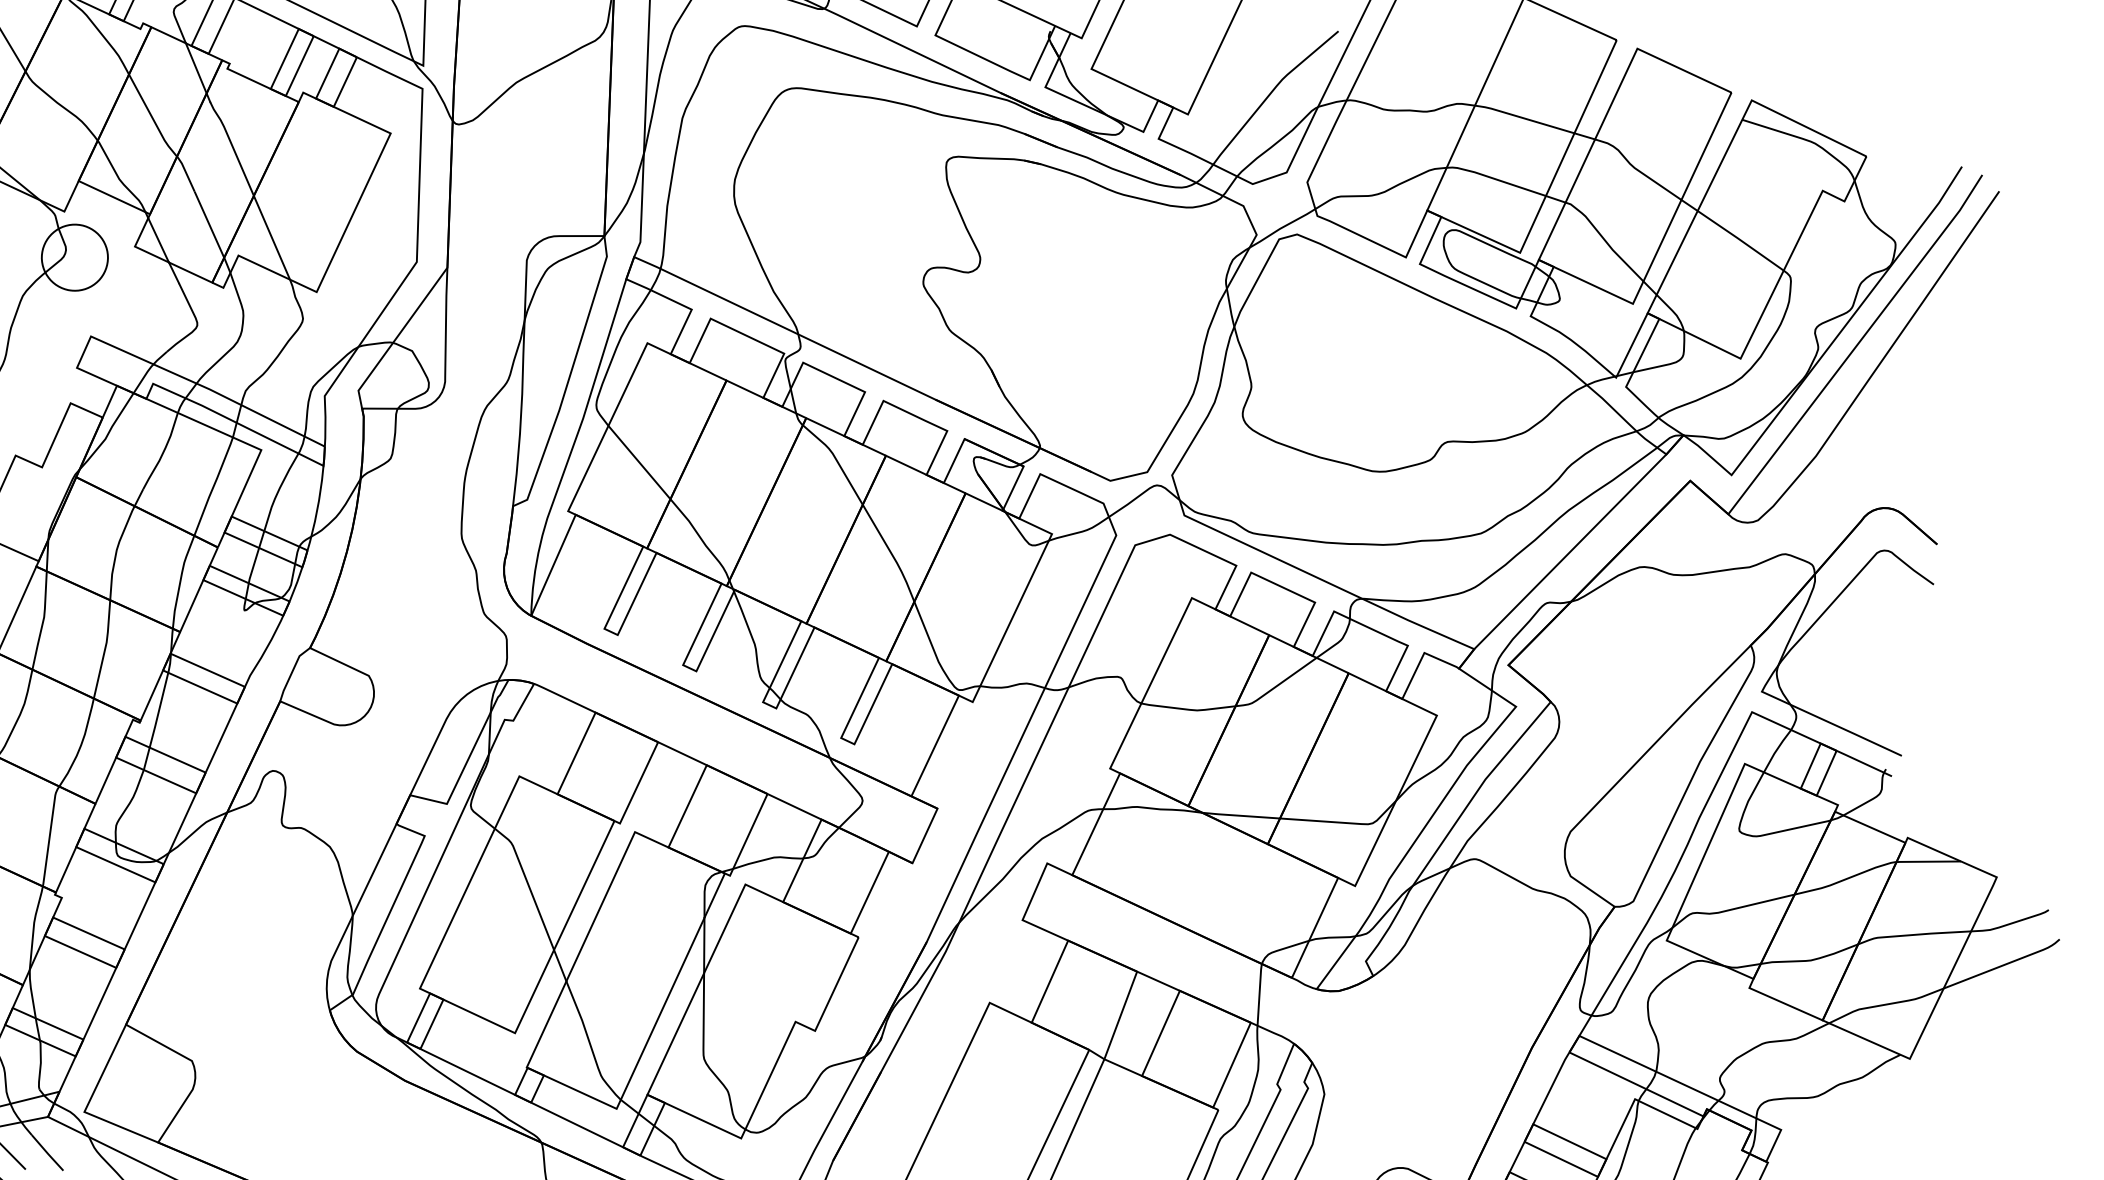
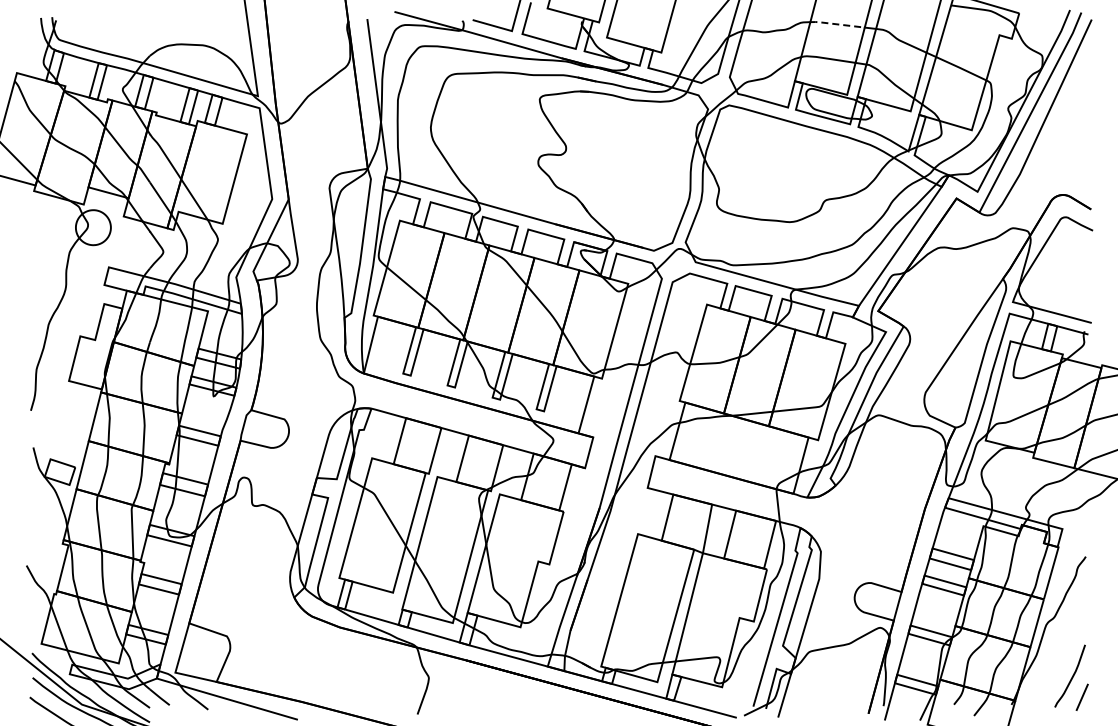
line: (1522, 118) -> (836, 24), solid -> dashed

